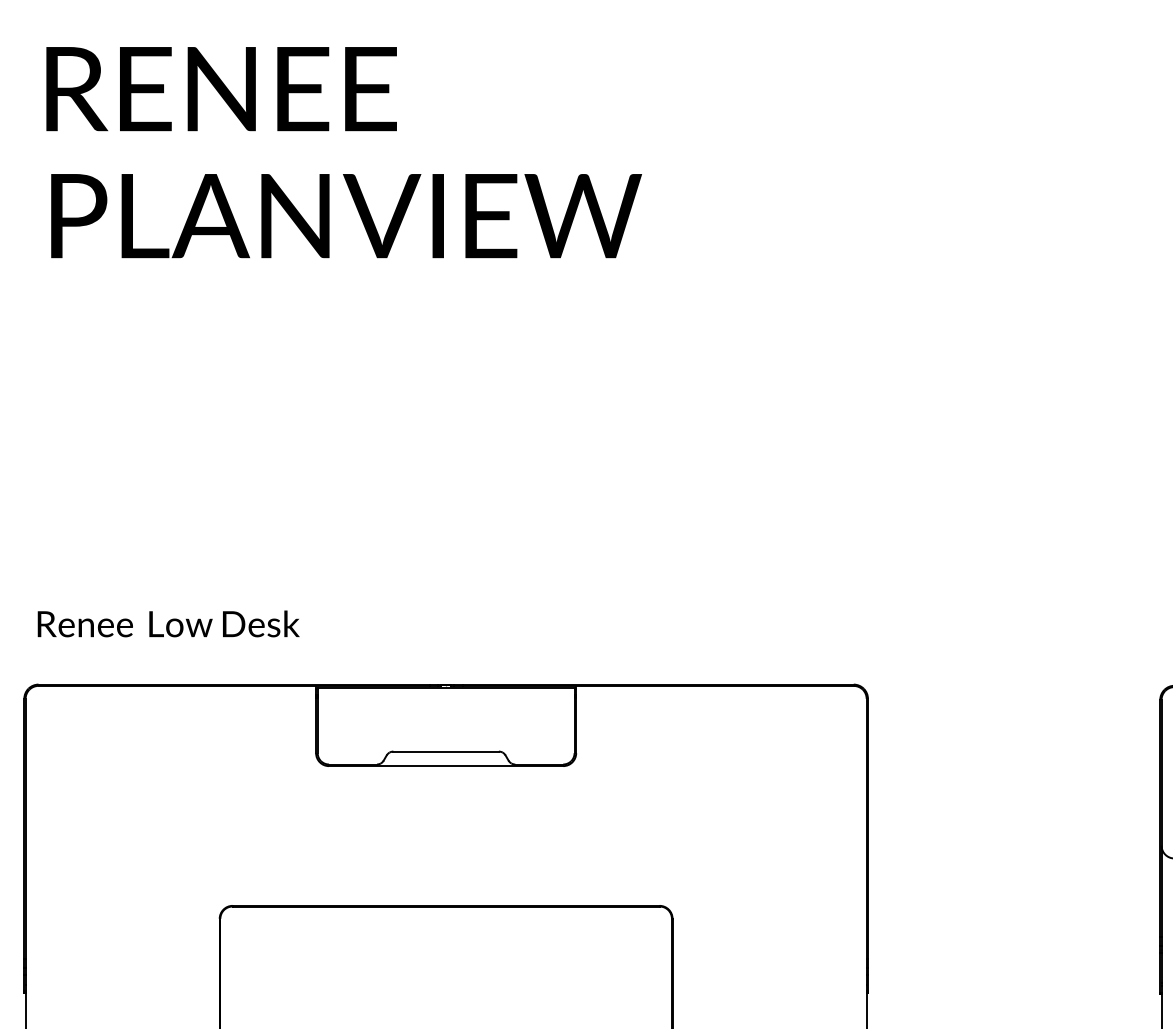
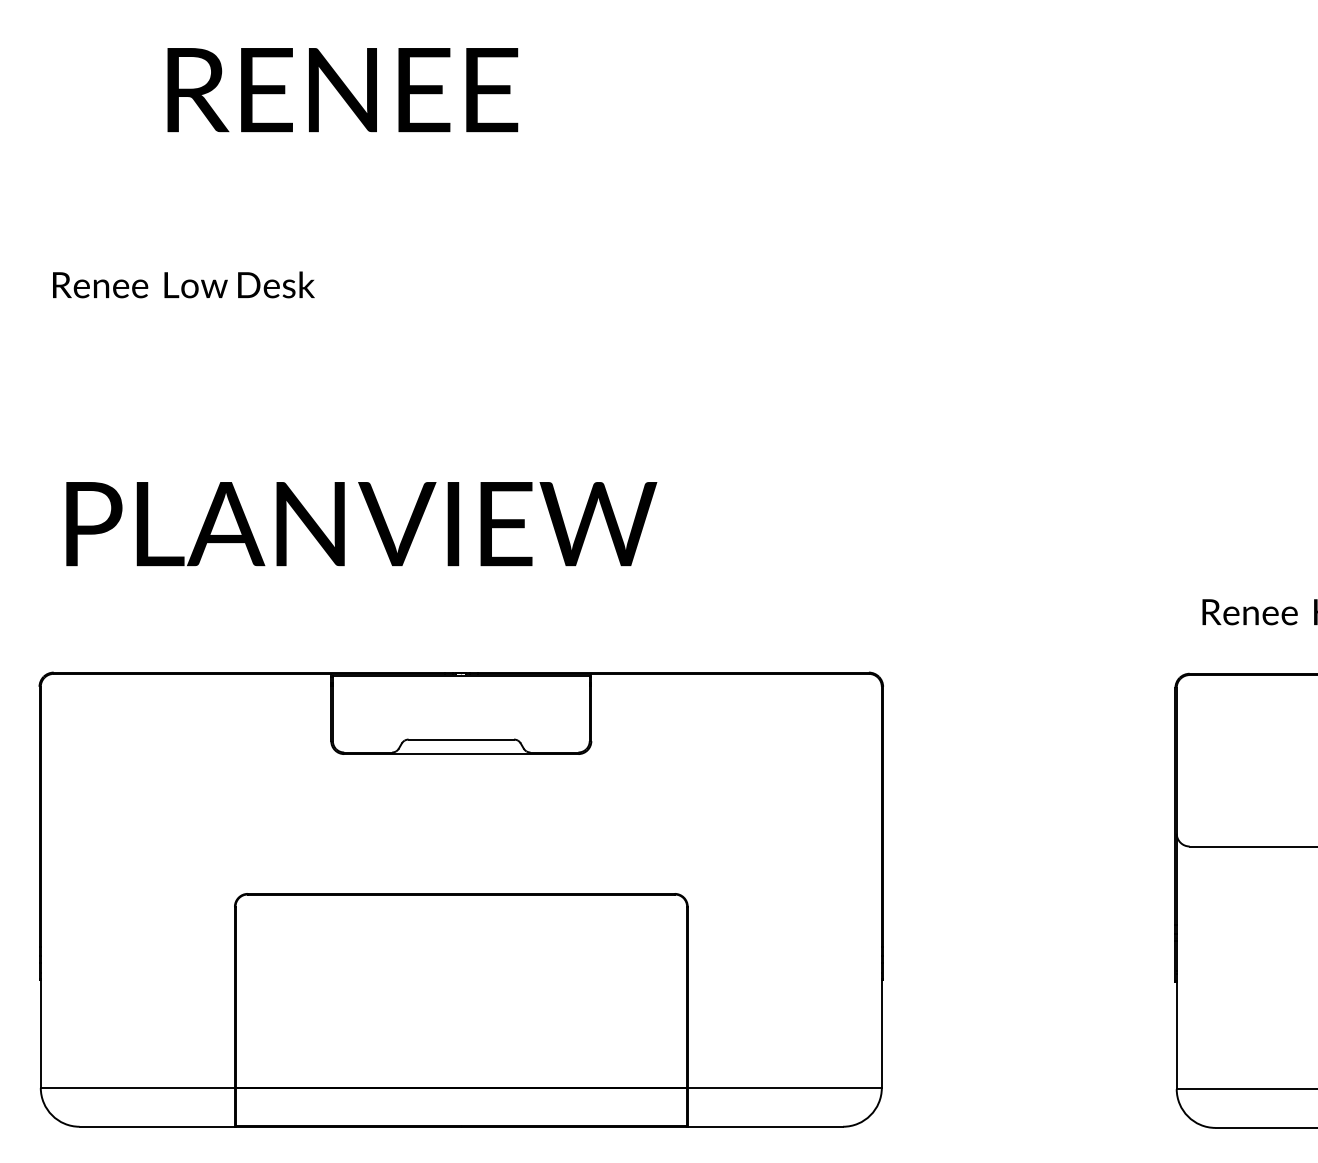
text: (221, 89) -> (342, 90), moved
text: (346, 216) -> (361, 524), moved
text: (168, 623) -> (183, 284), moved

